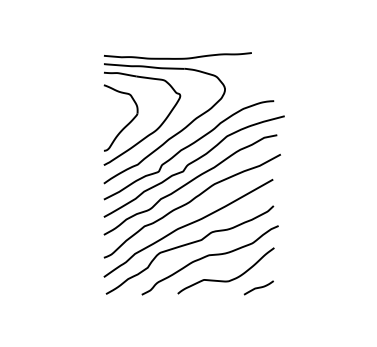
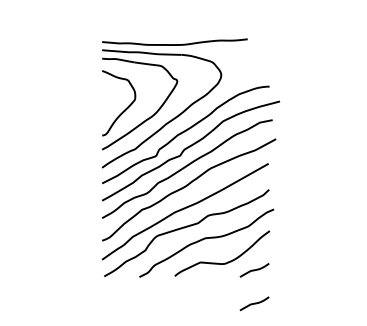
curve: (258, 321) -> (254, 303), added

